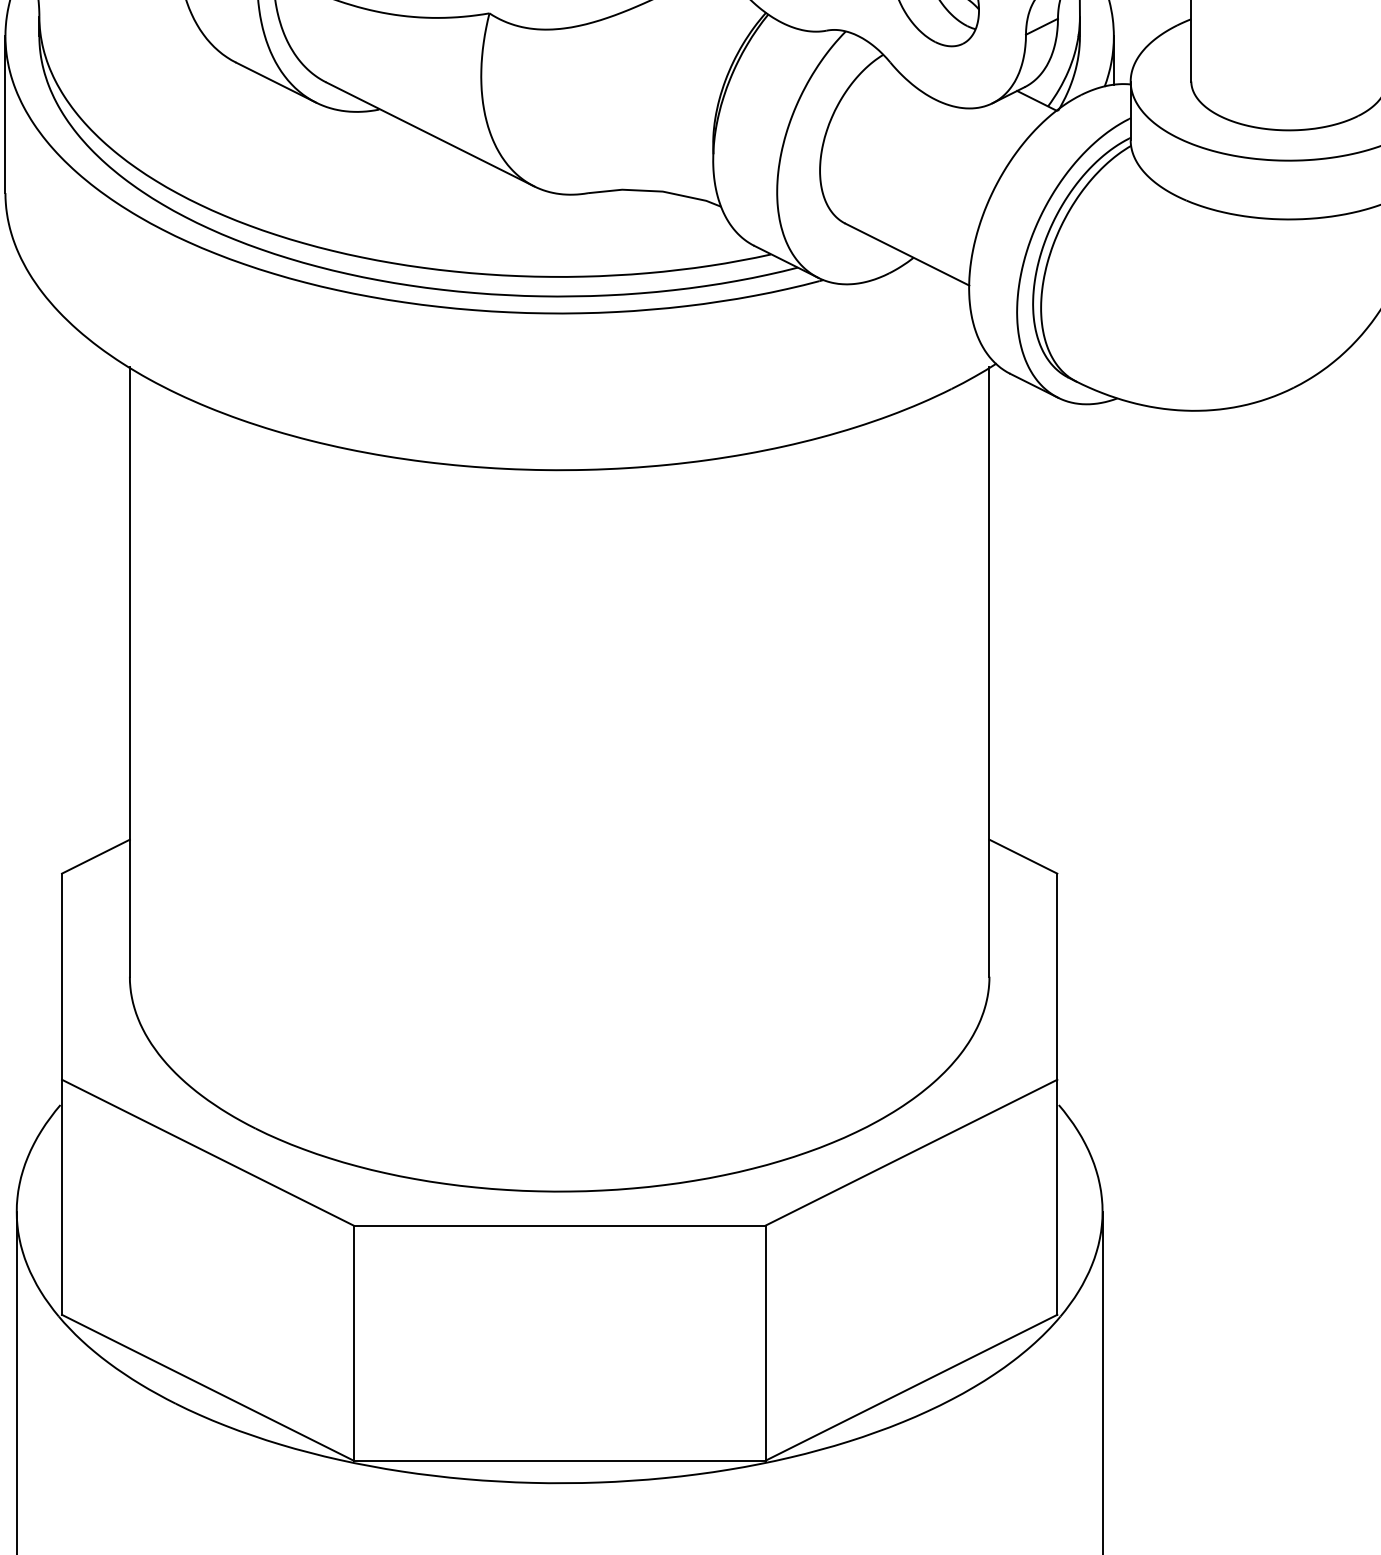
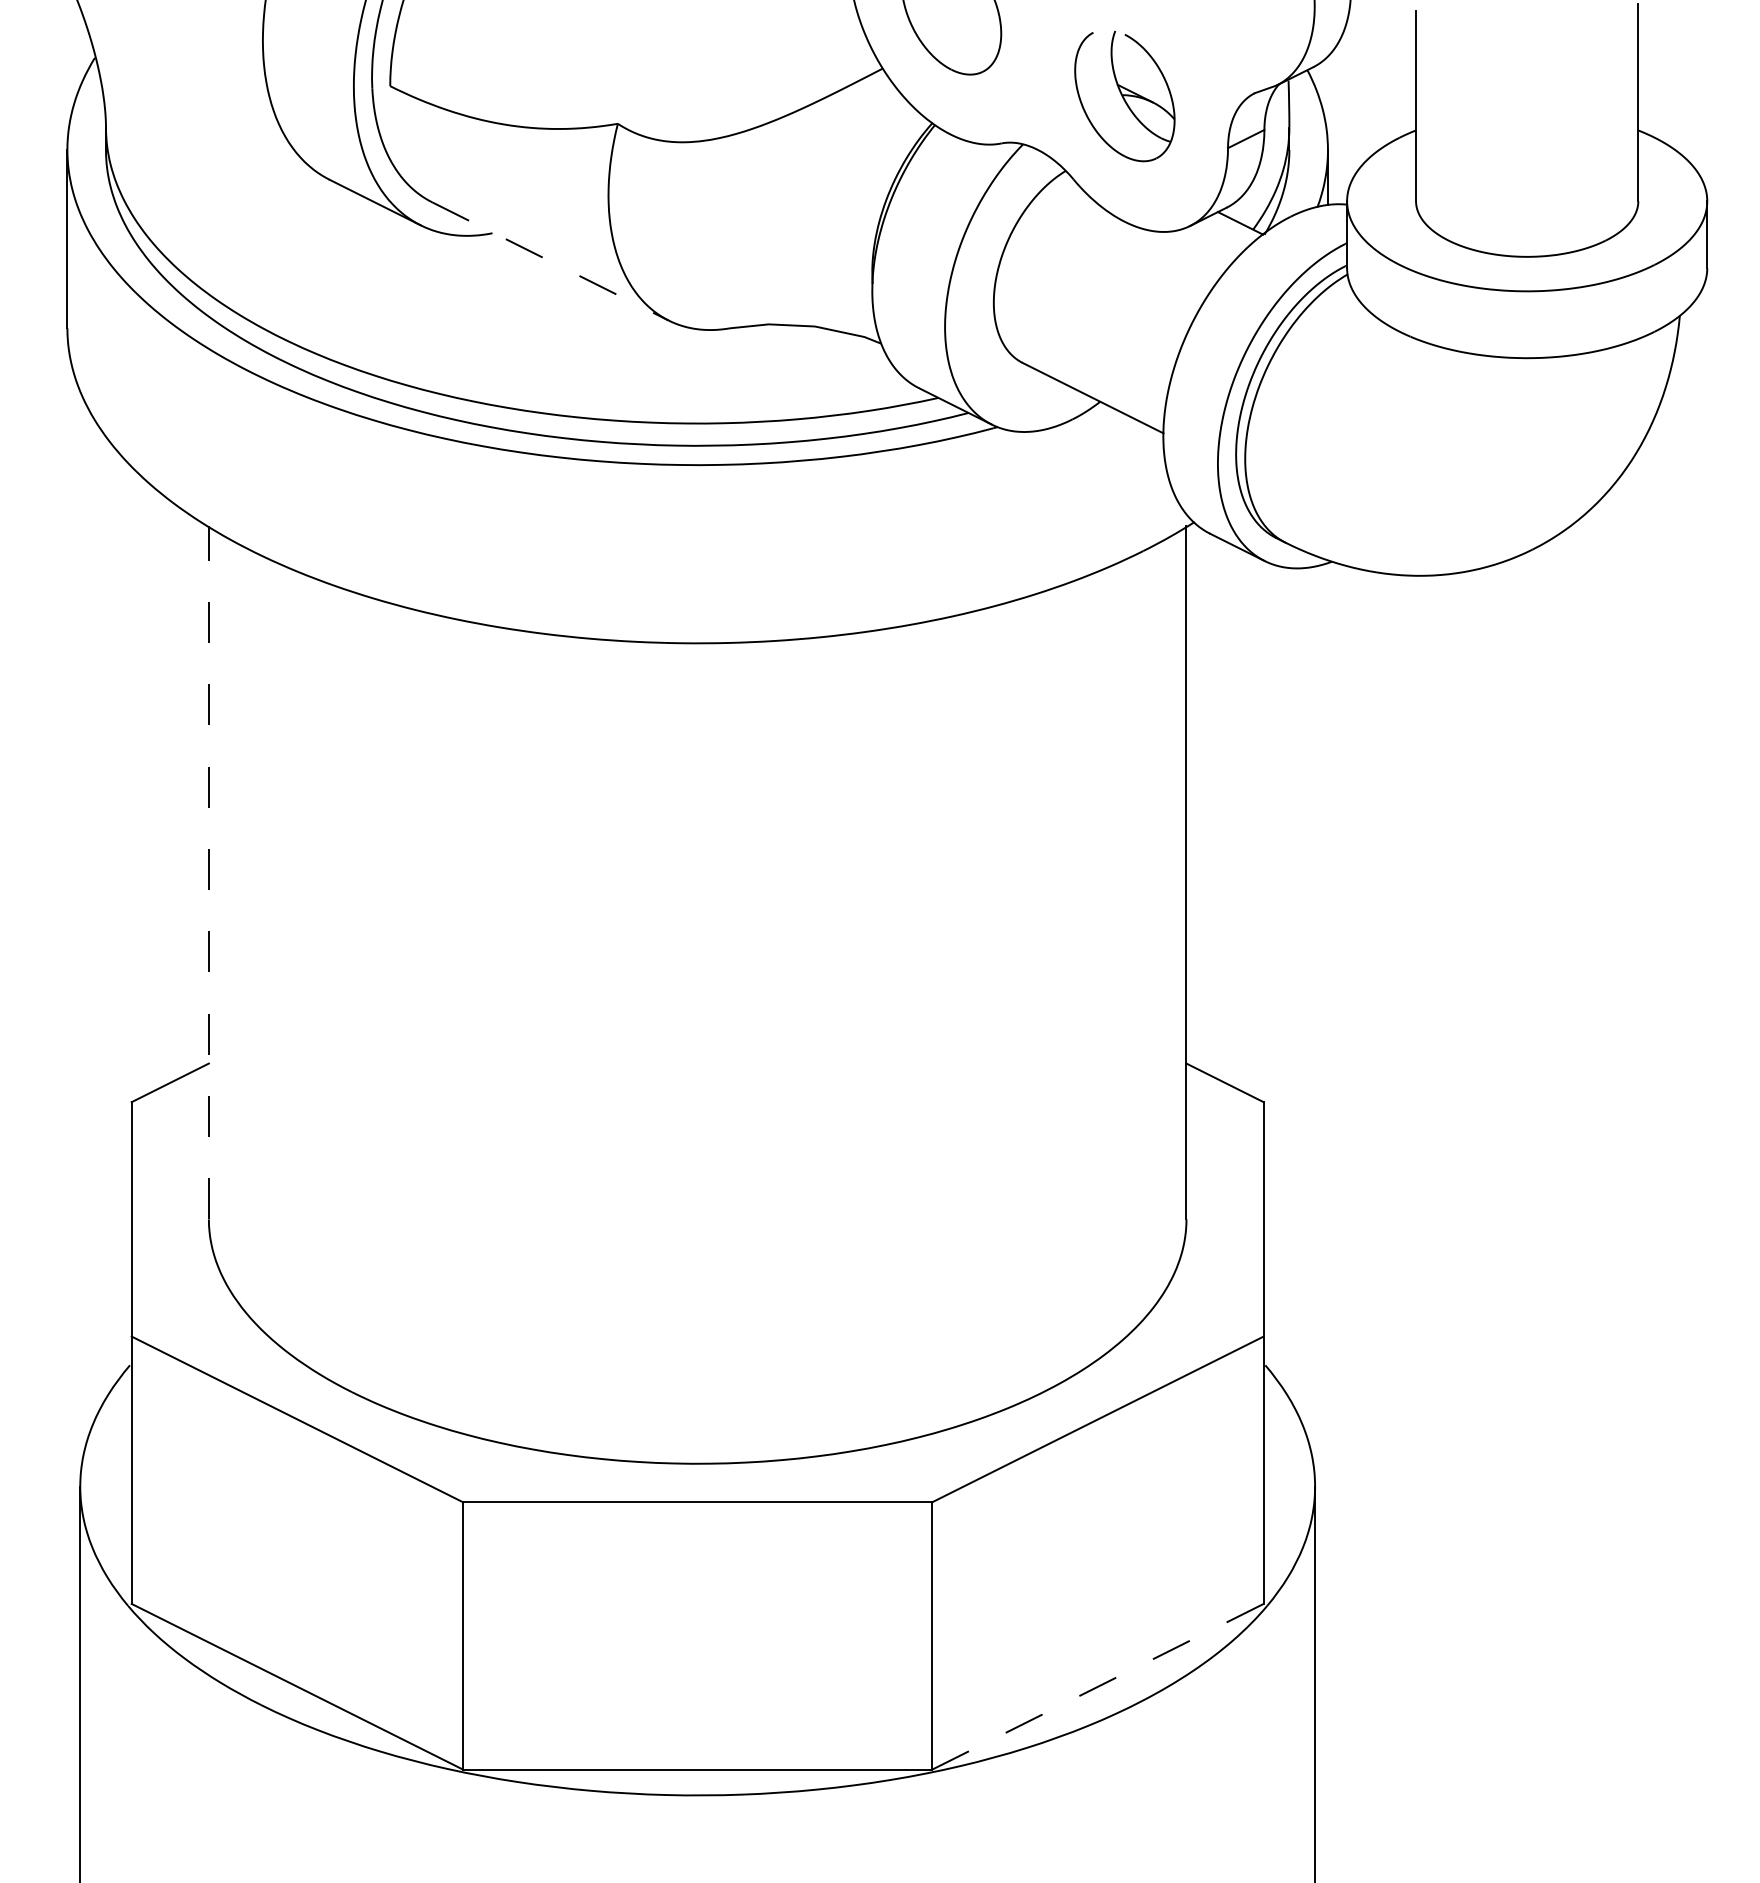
line: (430, 134) -> (550, 261), solid -> dashed
line: (129, 671) -> (208, 872), solid -> dashed
line: (912, 1387) -> (1098, 1686), solid -> dashed

